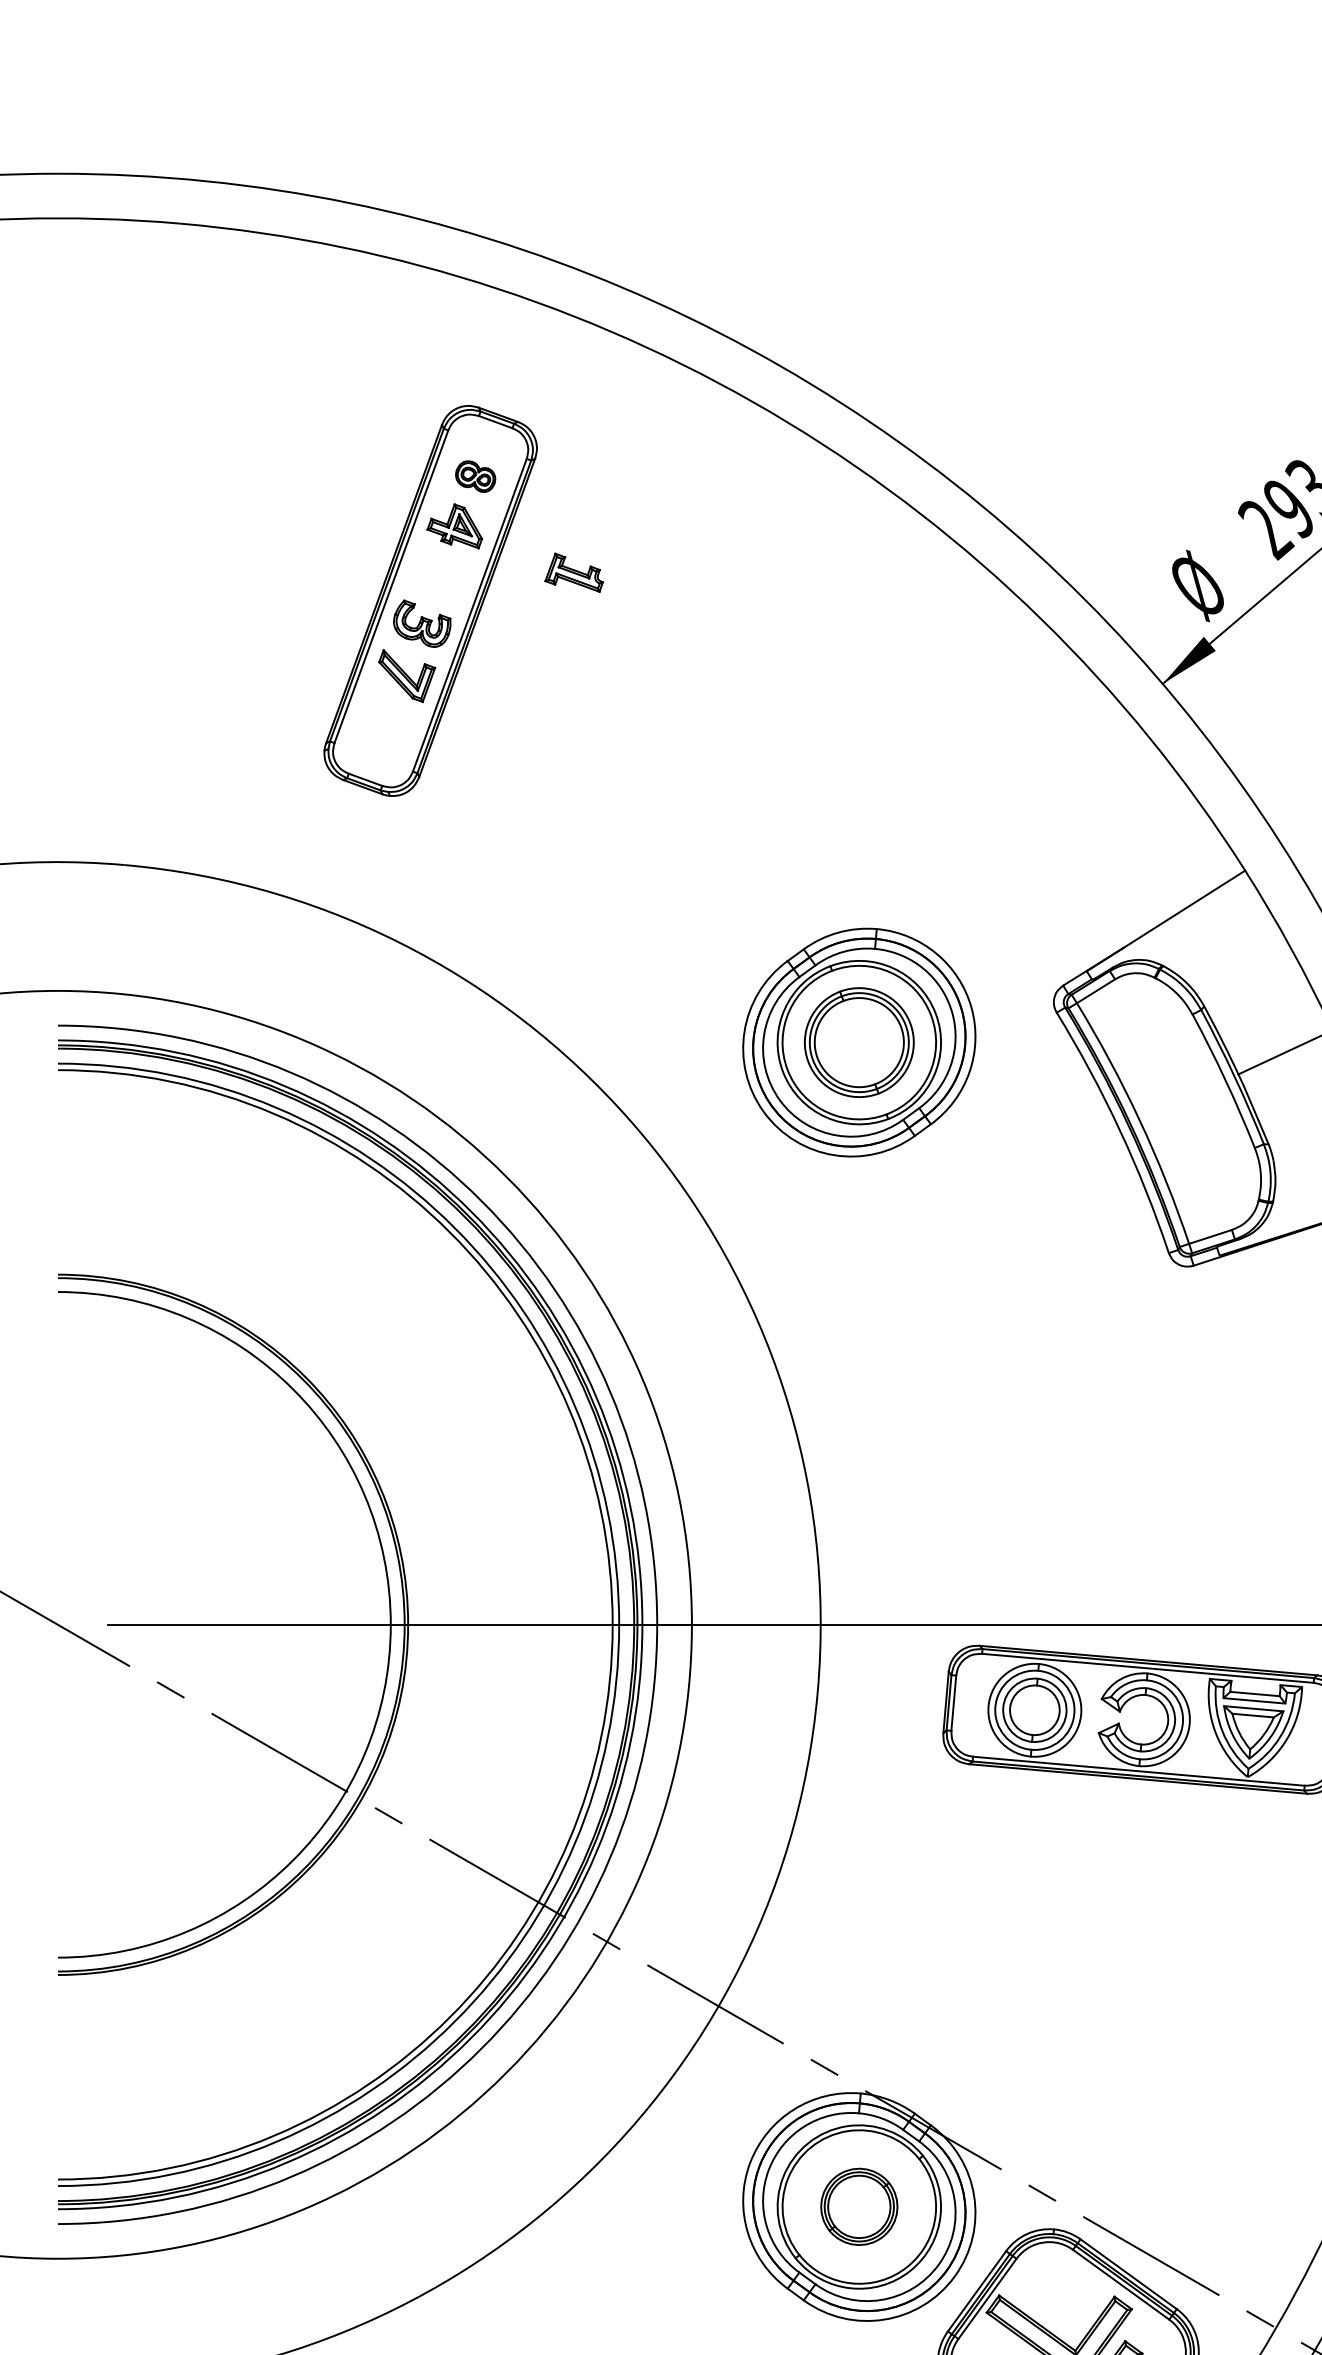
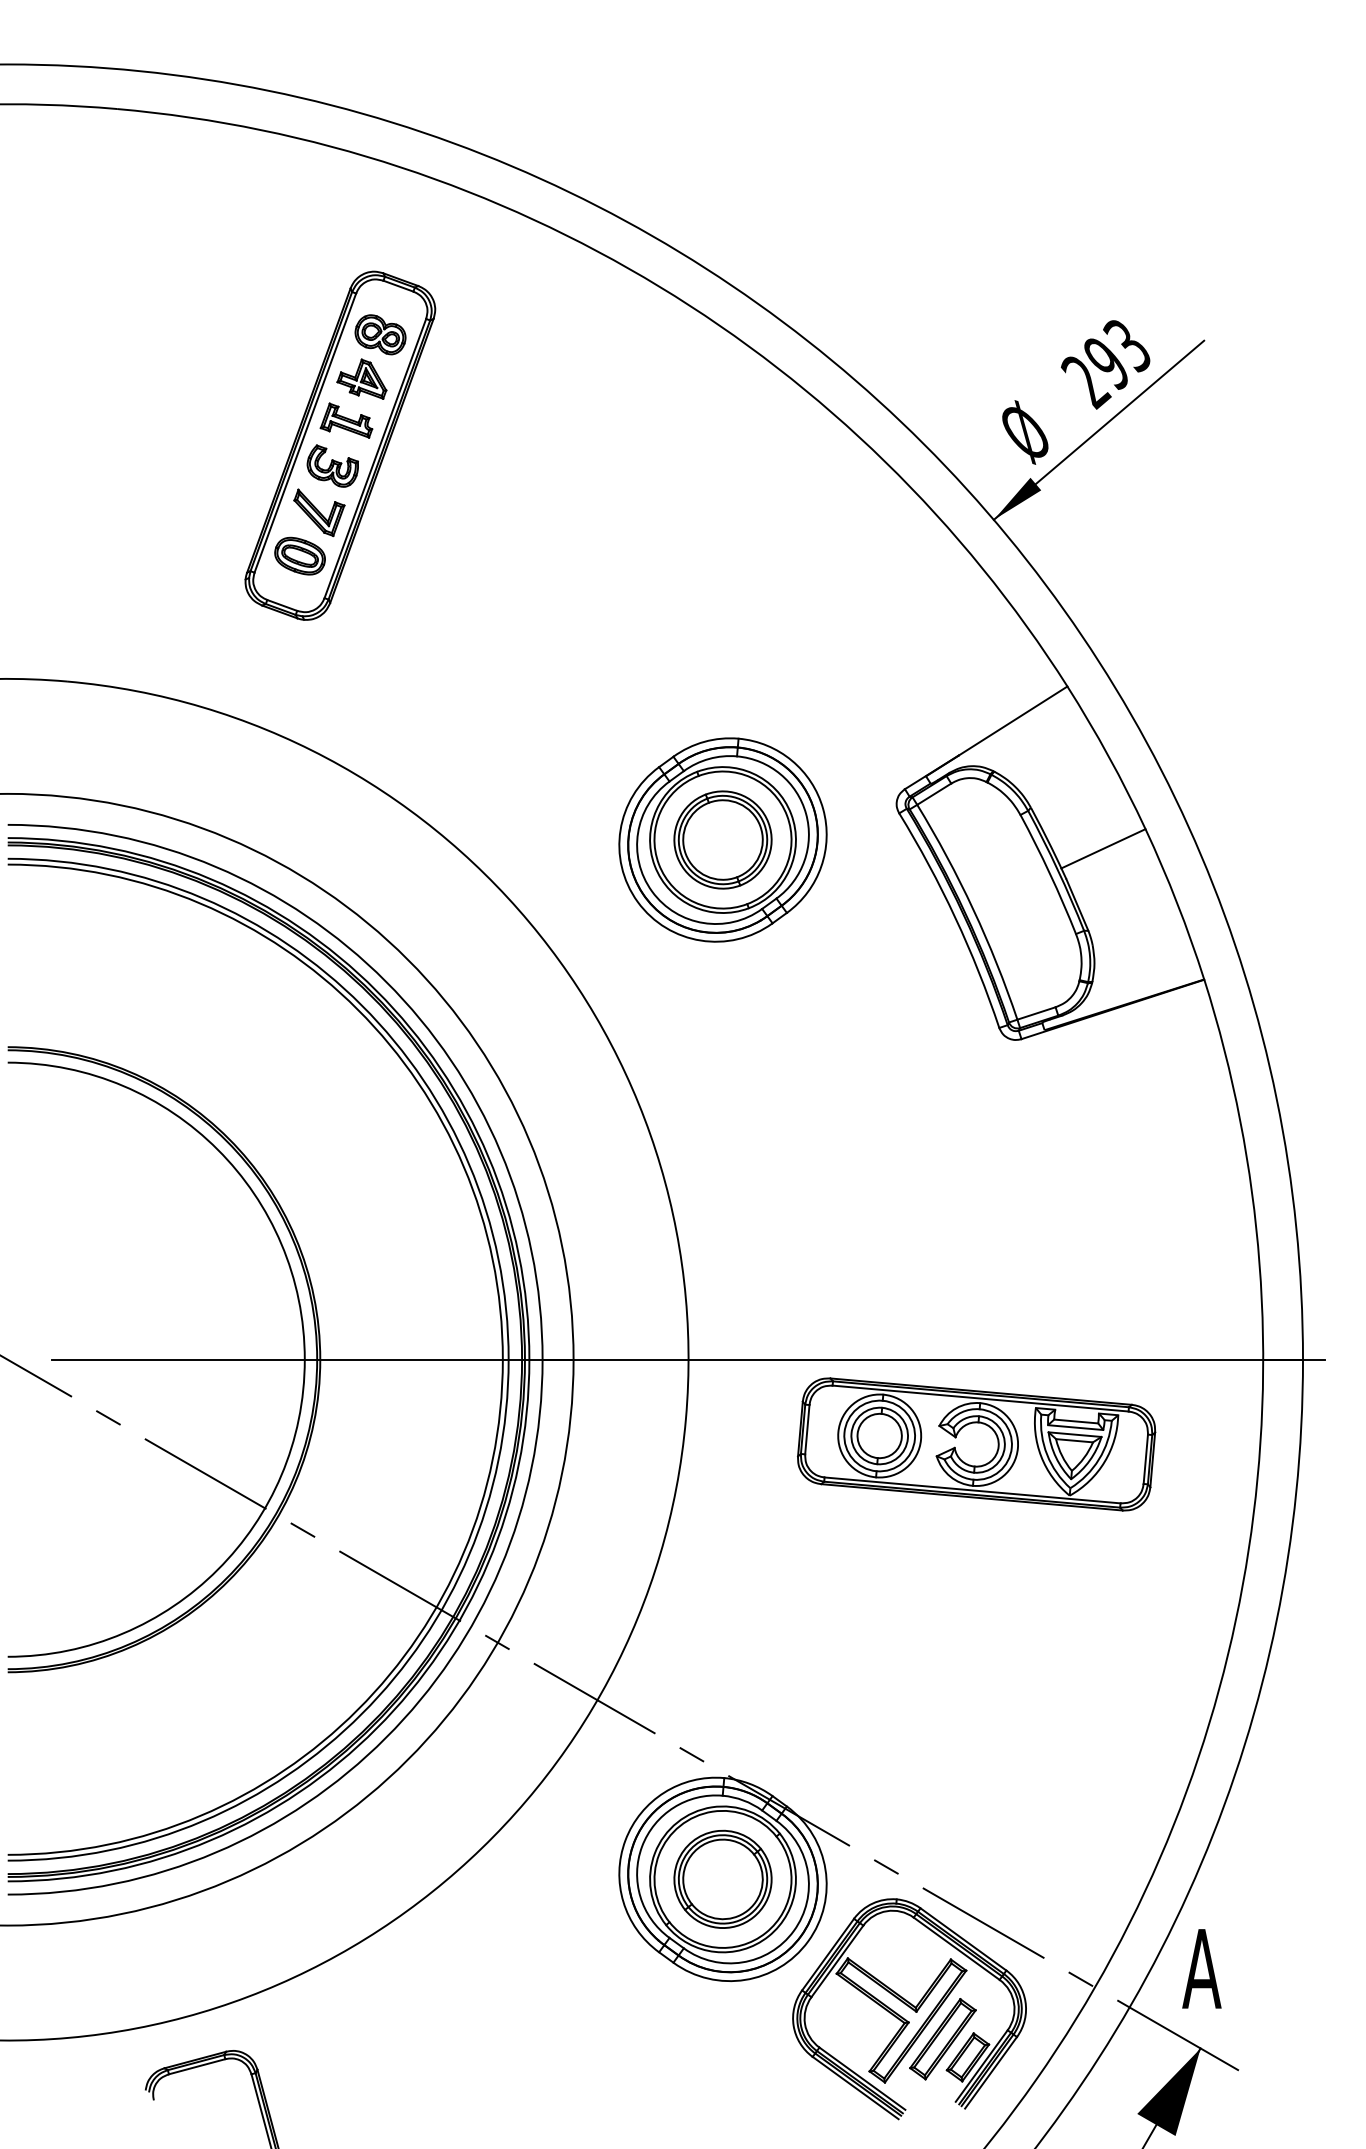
part: (475, 476) -> (380, 334), size x1.43
part: (574, 572) -> (346, 420), moved
part: (384, 723) -> (299, 555), added
part: (858, 2206) -> (722, 1878), size x1.43

